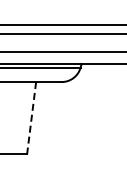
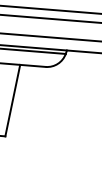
line: (31, 117) -> (12, 99), dashed -> solid

